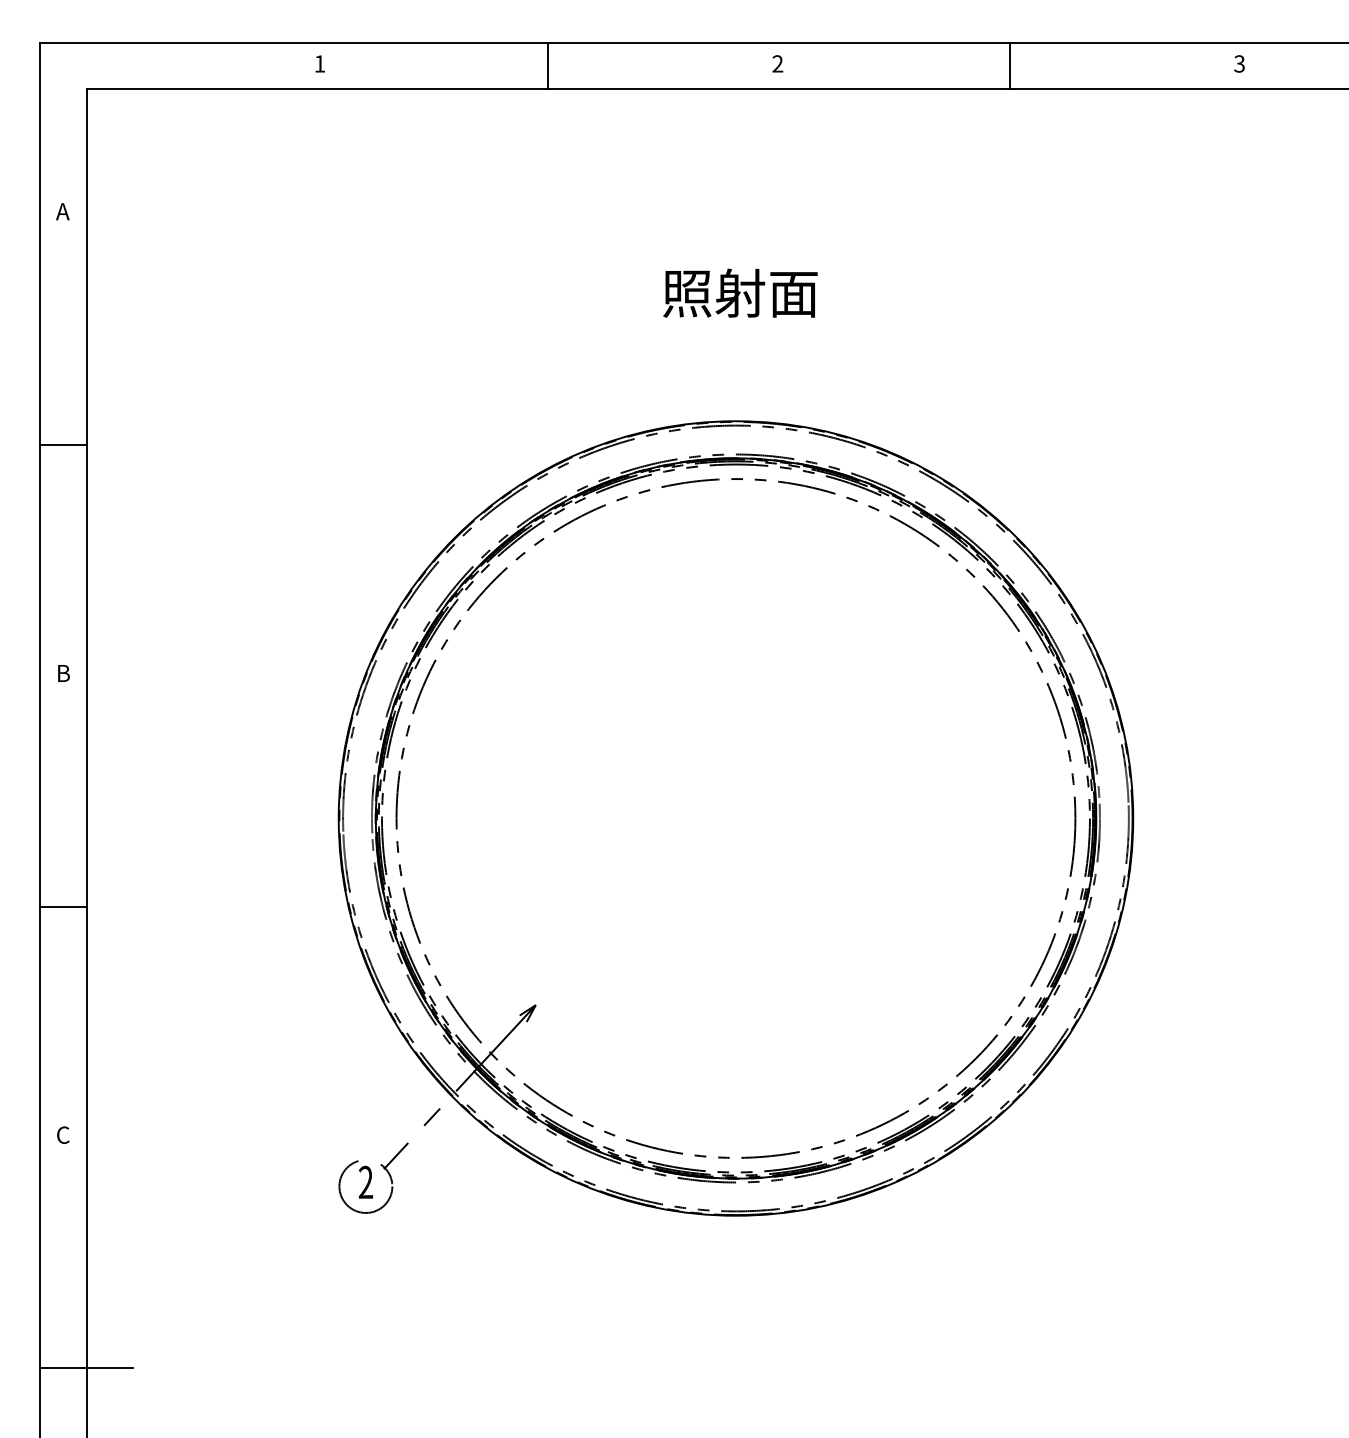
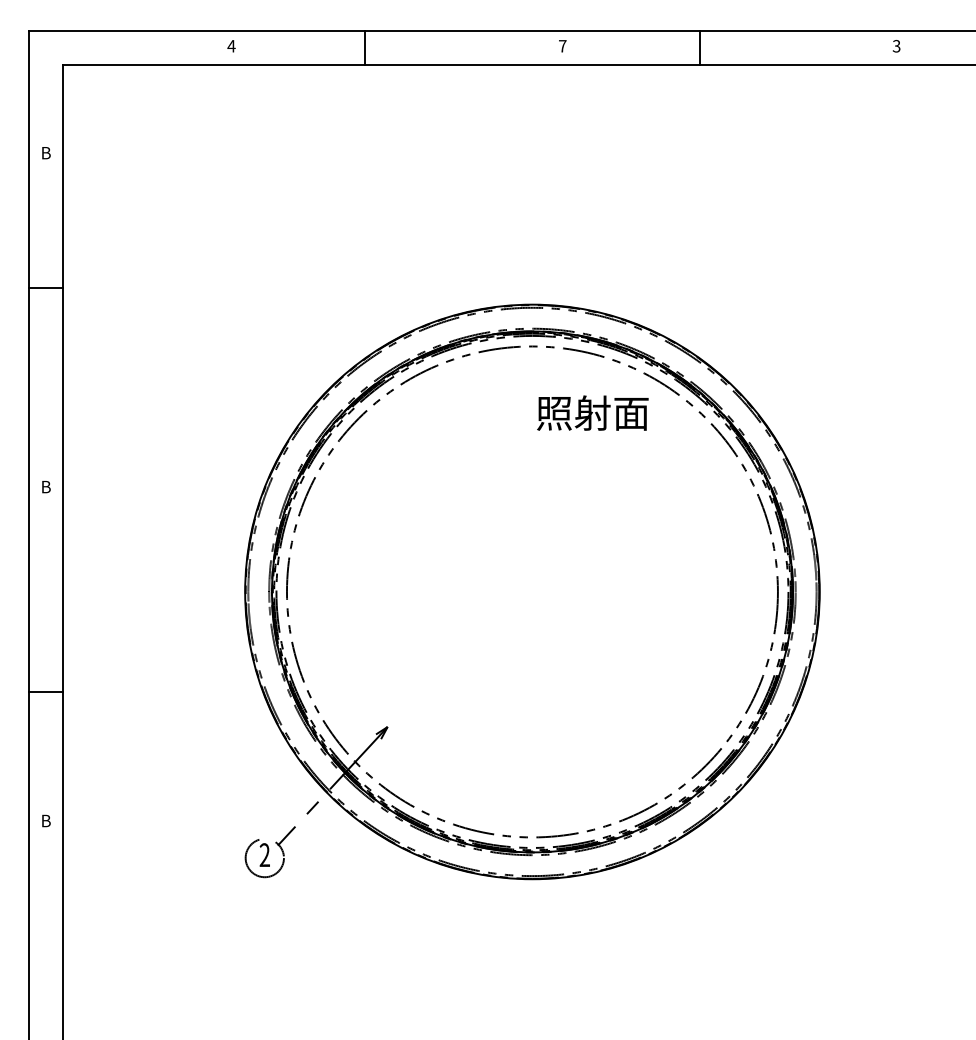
text: (319, 63) -> (231, 45), 1 -> 4
text: (777, 63) -> (562, 45), 2 -> 7
line: (548, 66) -> (365, 48), moved
line: (1010, 66) -> (700, 48), moved
text: (62, 211) -> (45, 152), A -> B
text: (740, 292) -> (592, 412), moved
line: (63, 444) -> (46, 287), moved
line: (63, 906) -> (46, 691), moved
text: (63, 1134) -> (46, 820), C -> B
line: (86, 1368) -> (62, 989), removed

